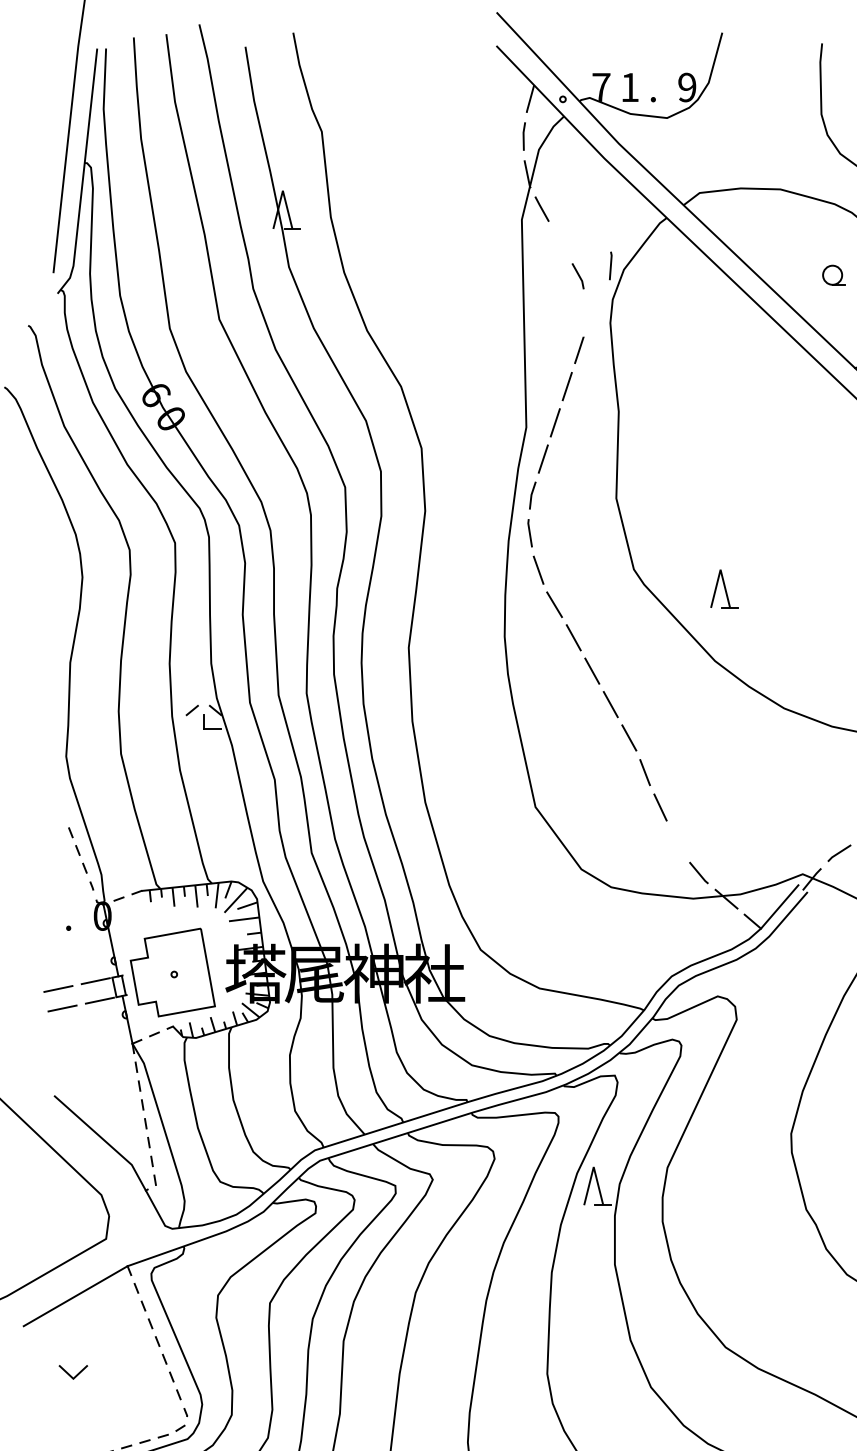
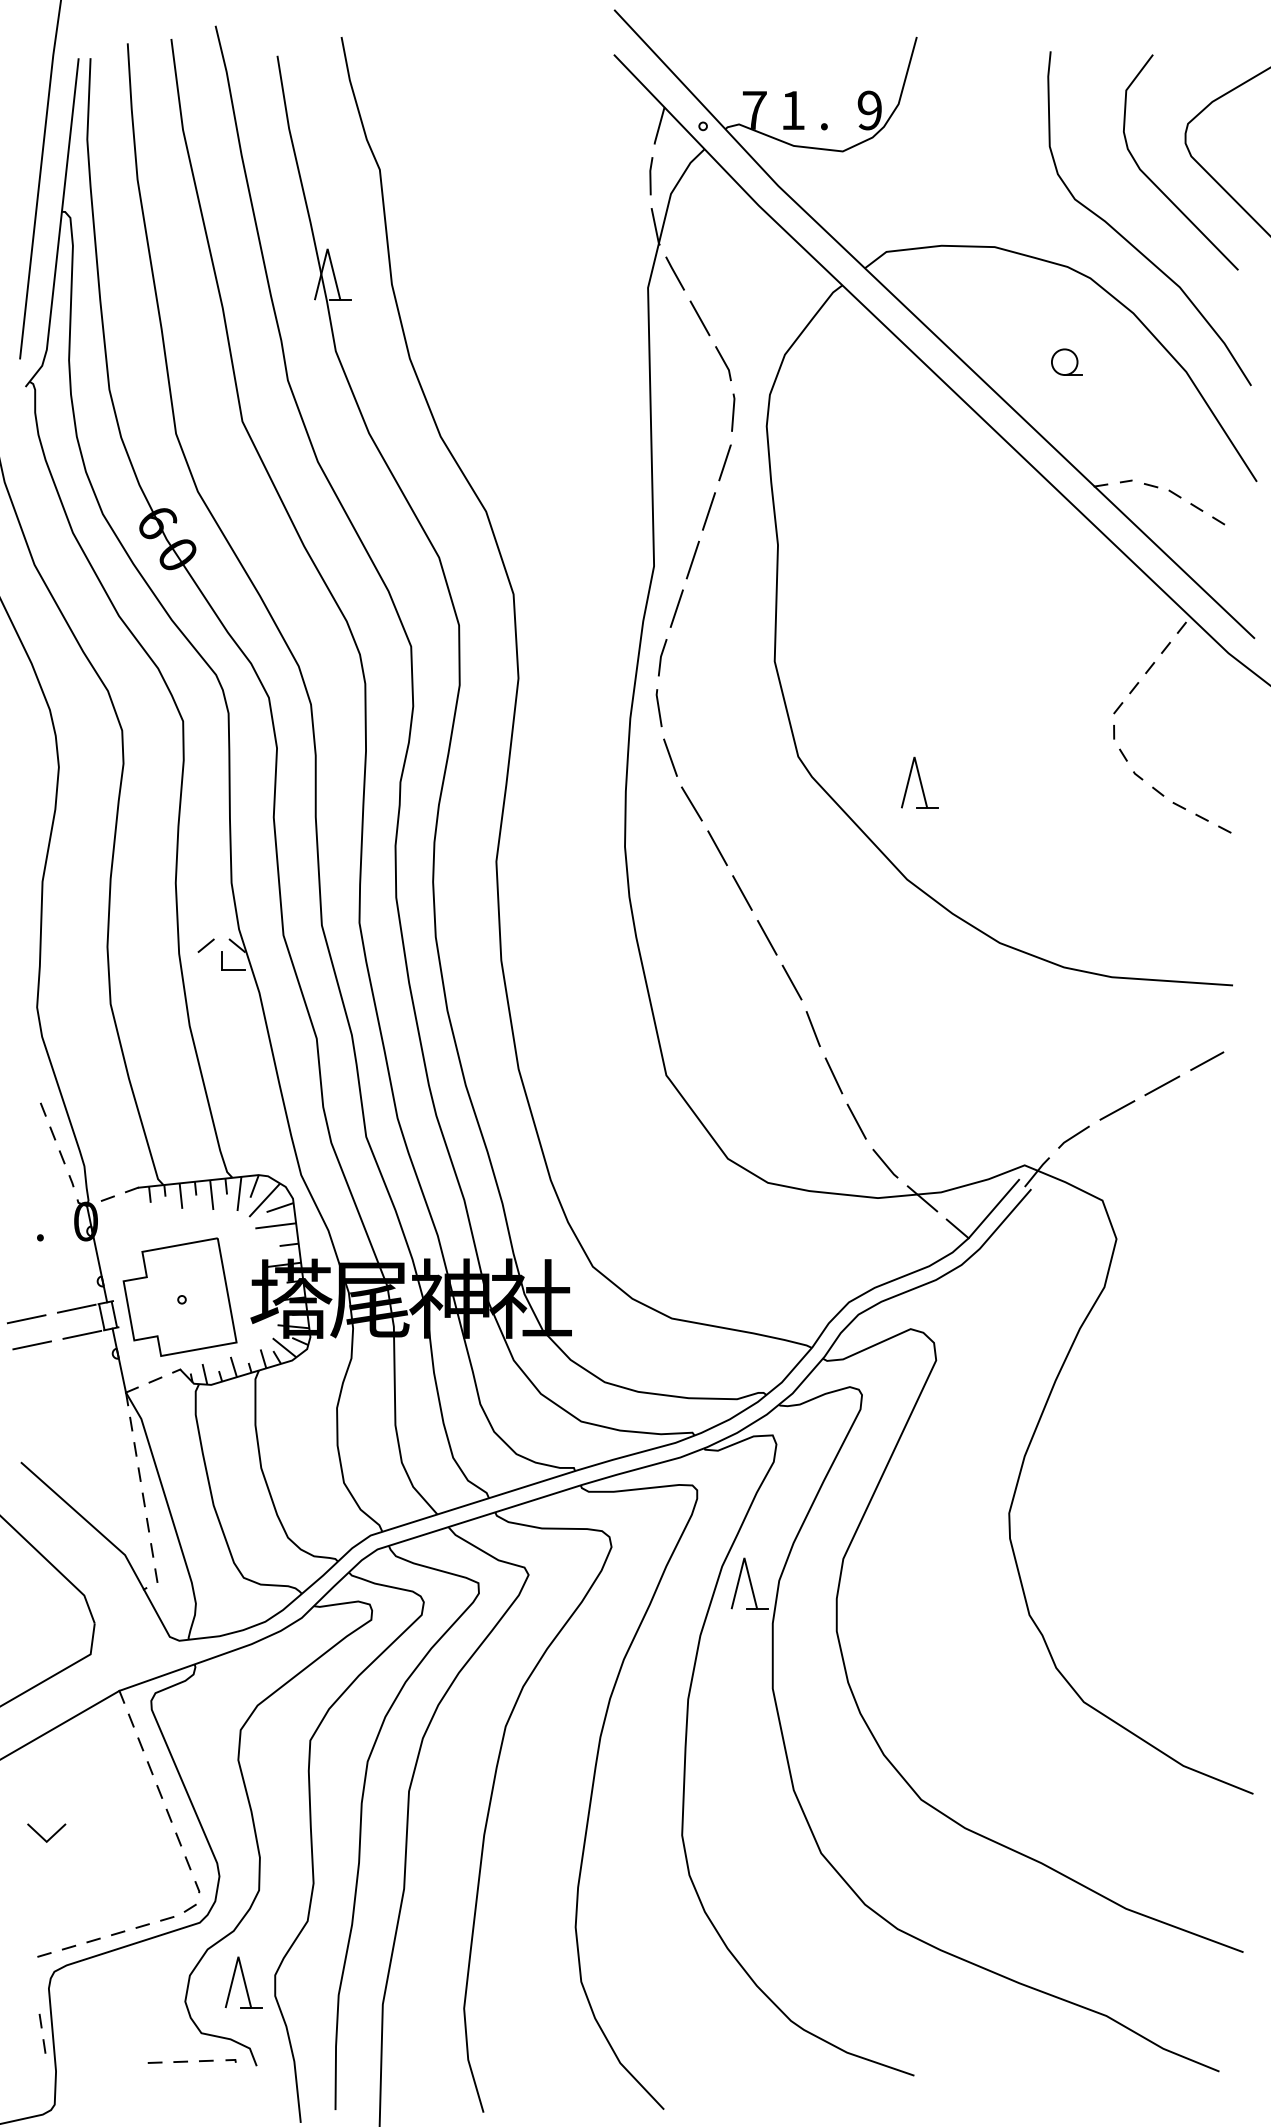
line: (560, 242) -> (699, 318), added
line: (610, 265) -> (733, 412), moved
line: (677, 841) -> (856, 1121), added

